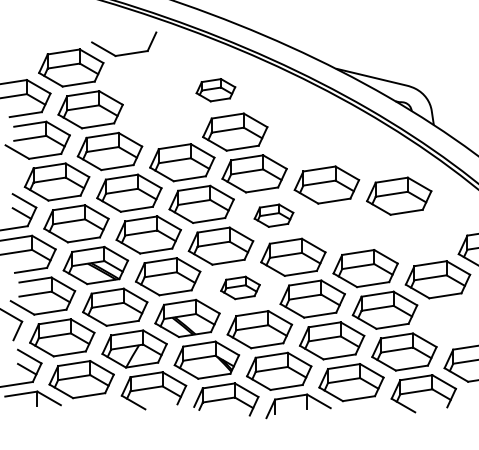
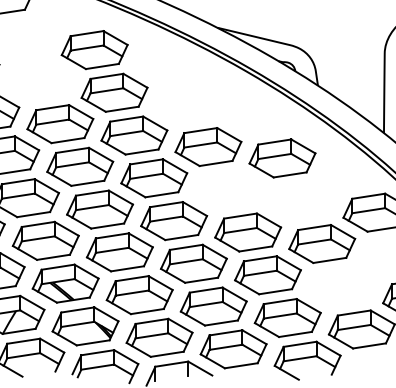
part: (215, 89) -> (94, 49), size x1.67
part: (273, 215) -> (153, 178), size x1.67
part: (240, 287) -> (119, 251), size x1.67

